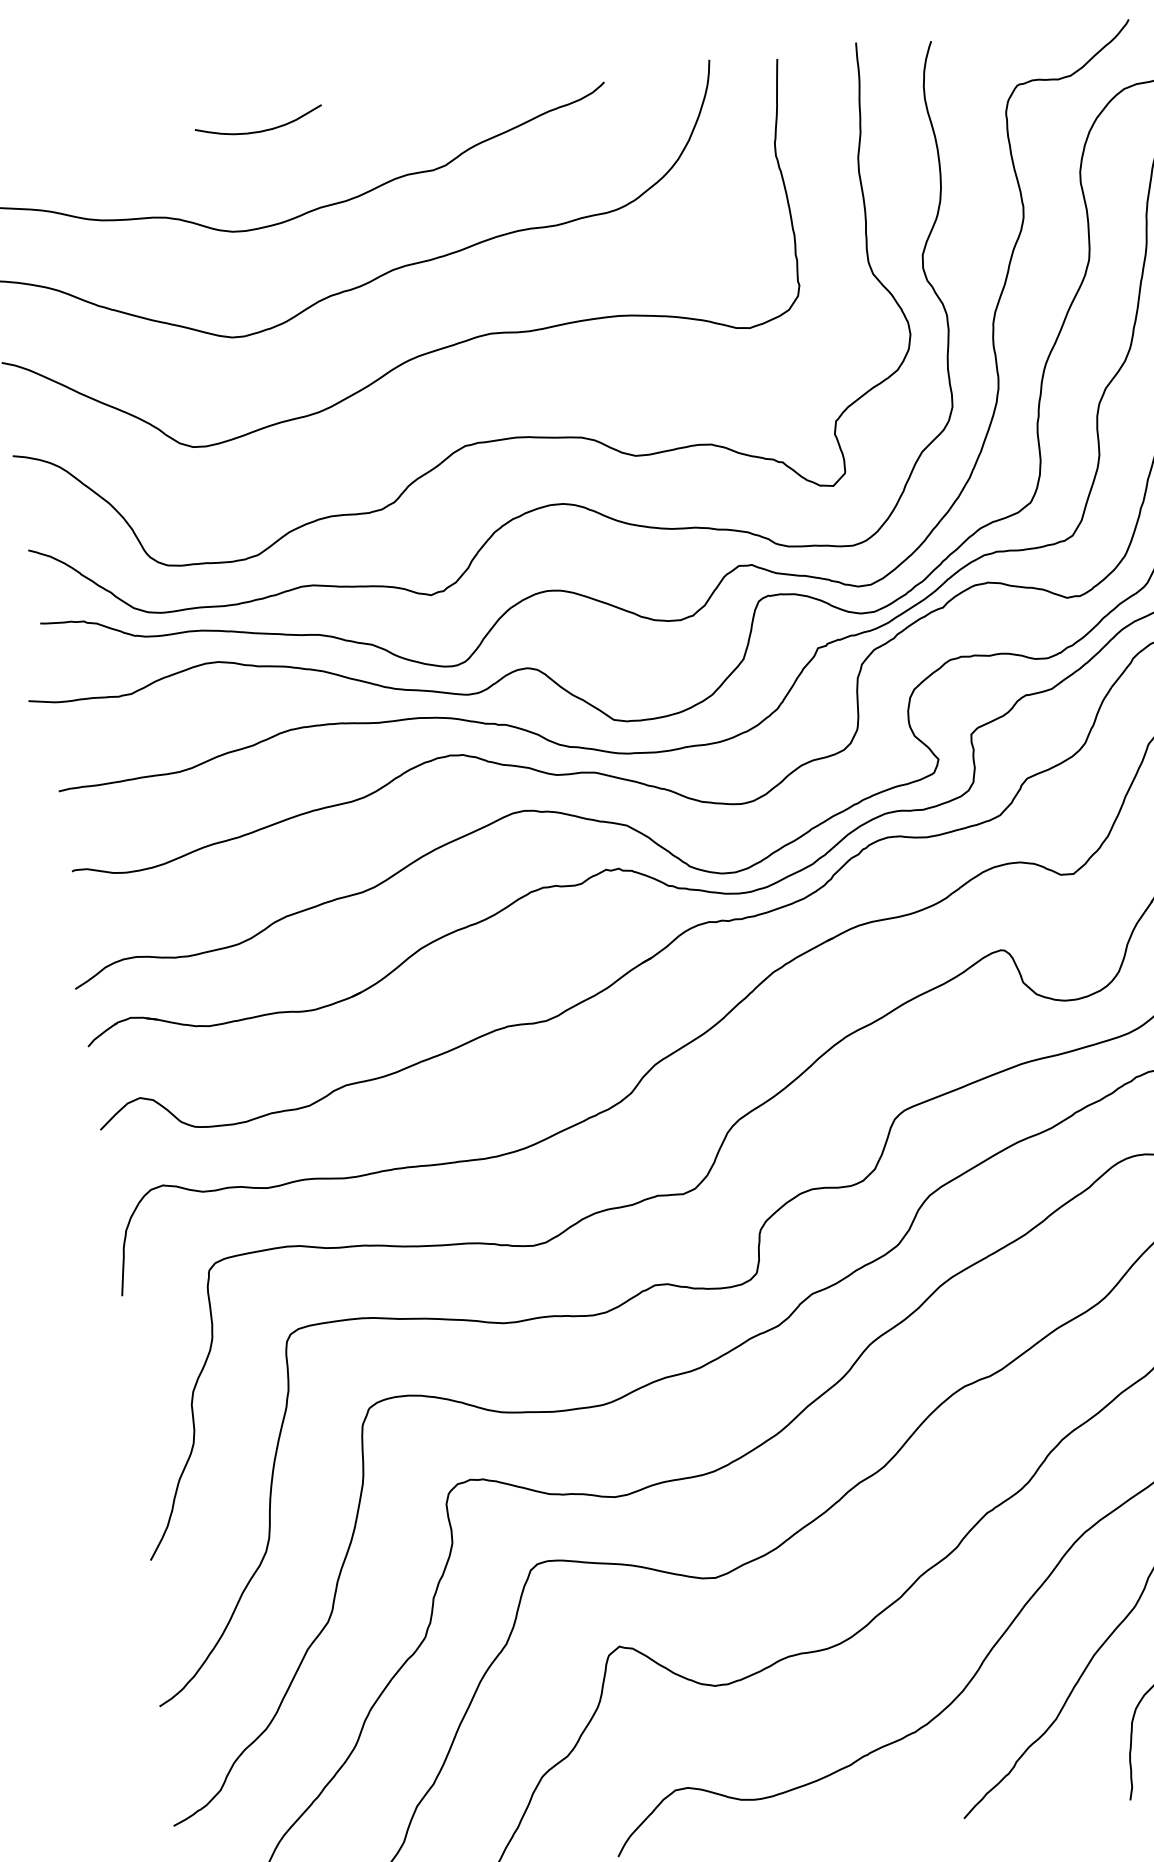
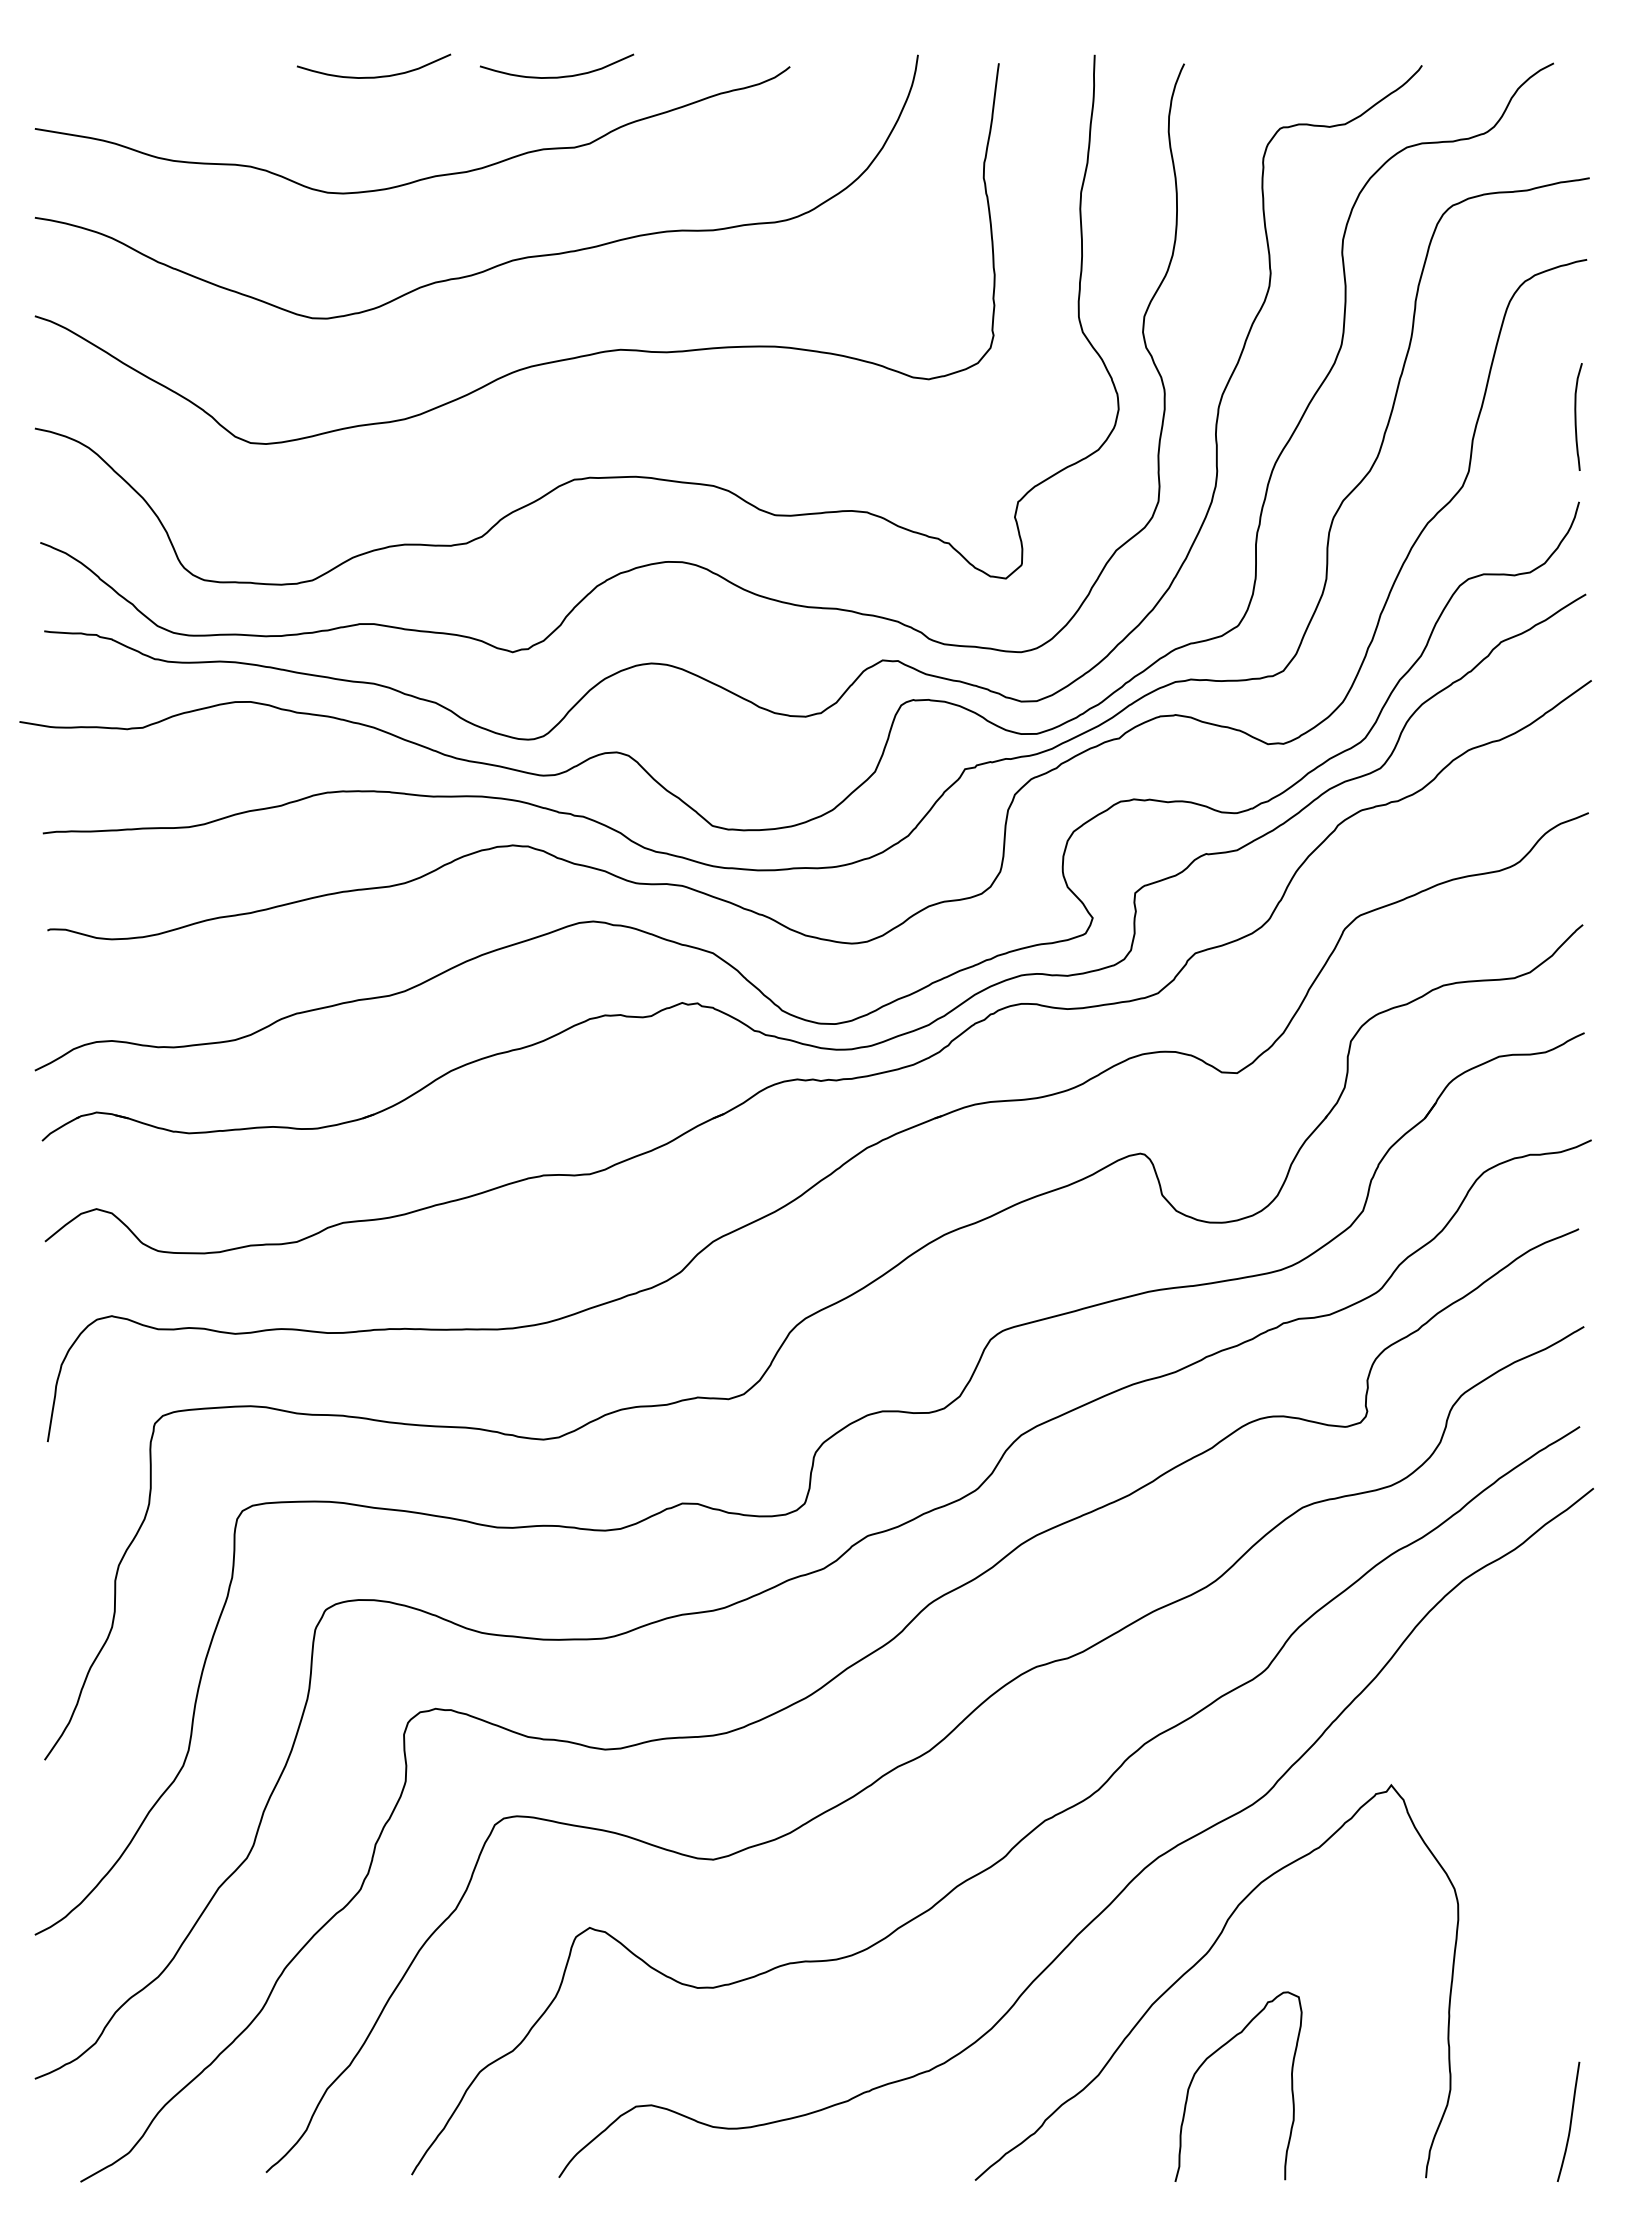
curve: (411, 113) -> (556, 76), added

